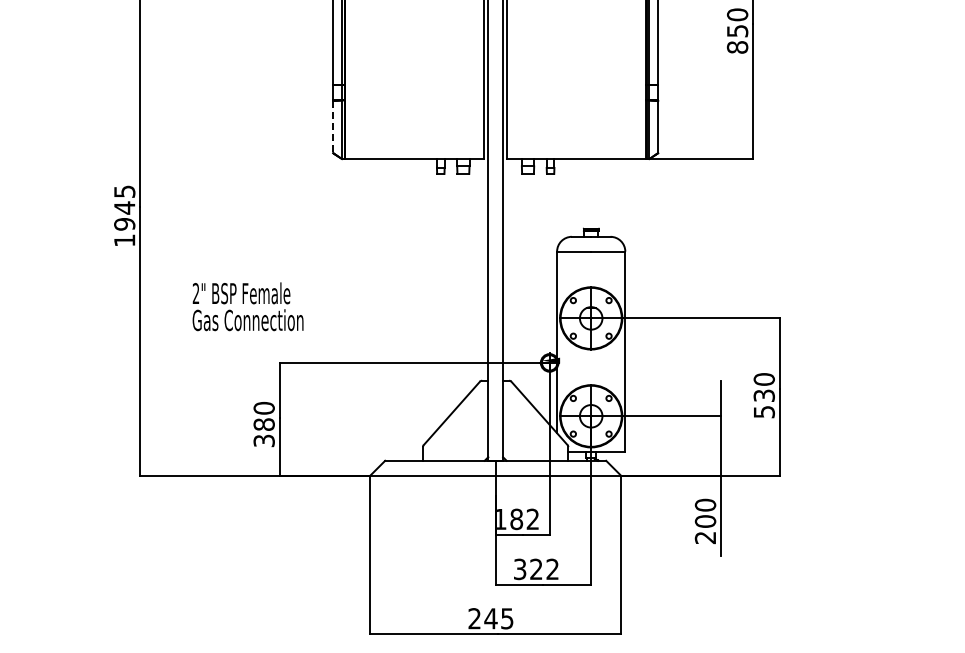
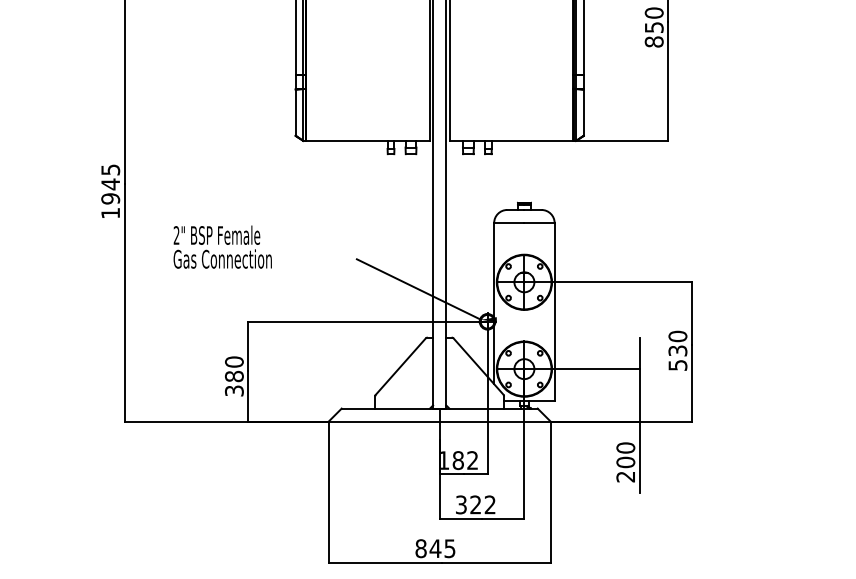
line: (333, 127) -> (295, 113), dashed -> solid
text: (247, 306) -> (222, 246), moved
line: (472, 326) -> (419, 289), added
text: (474, 618) -> (420, 548), 245 -> 845

